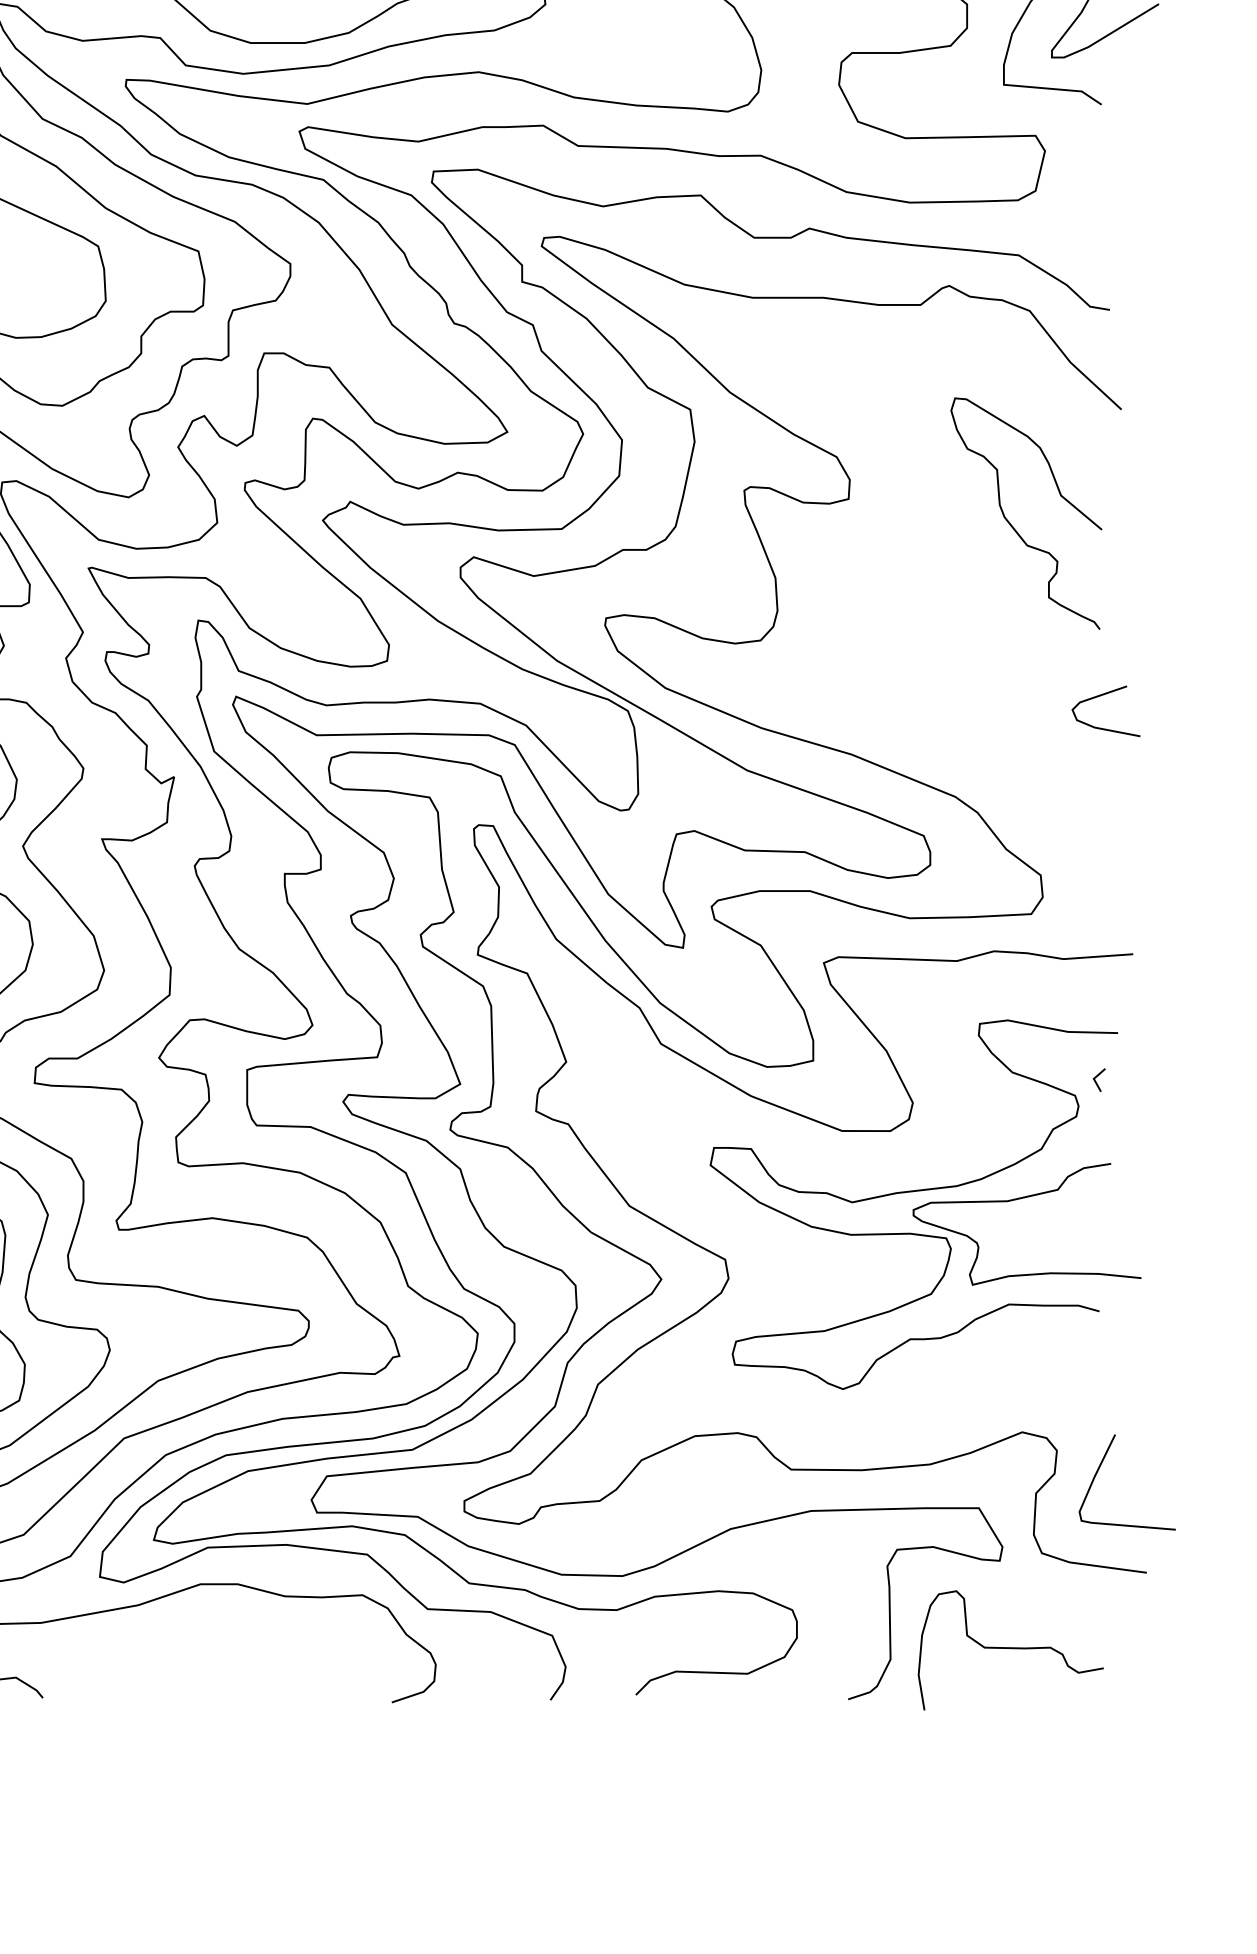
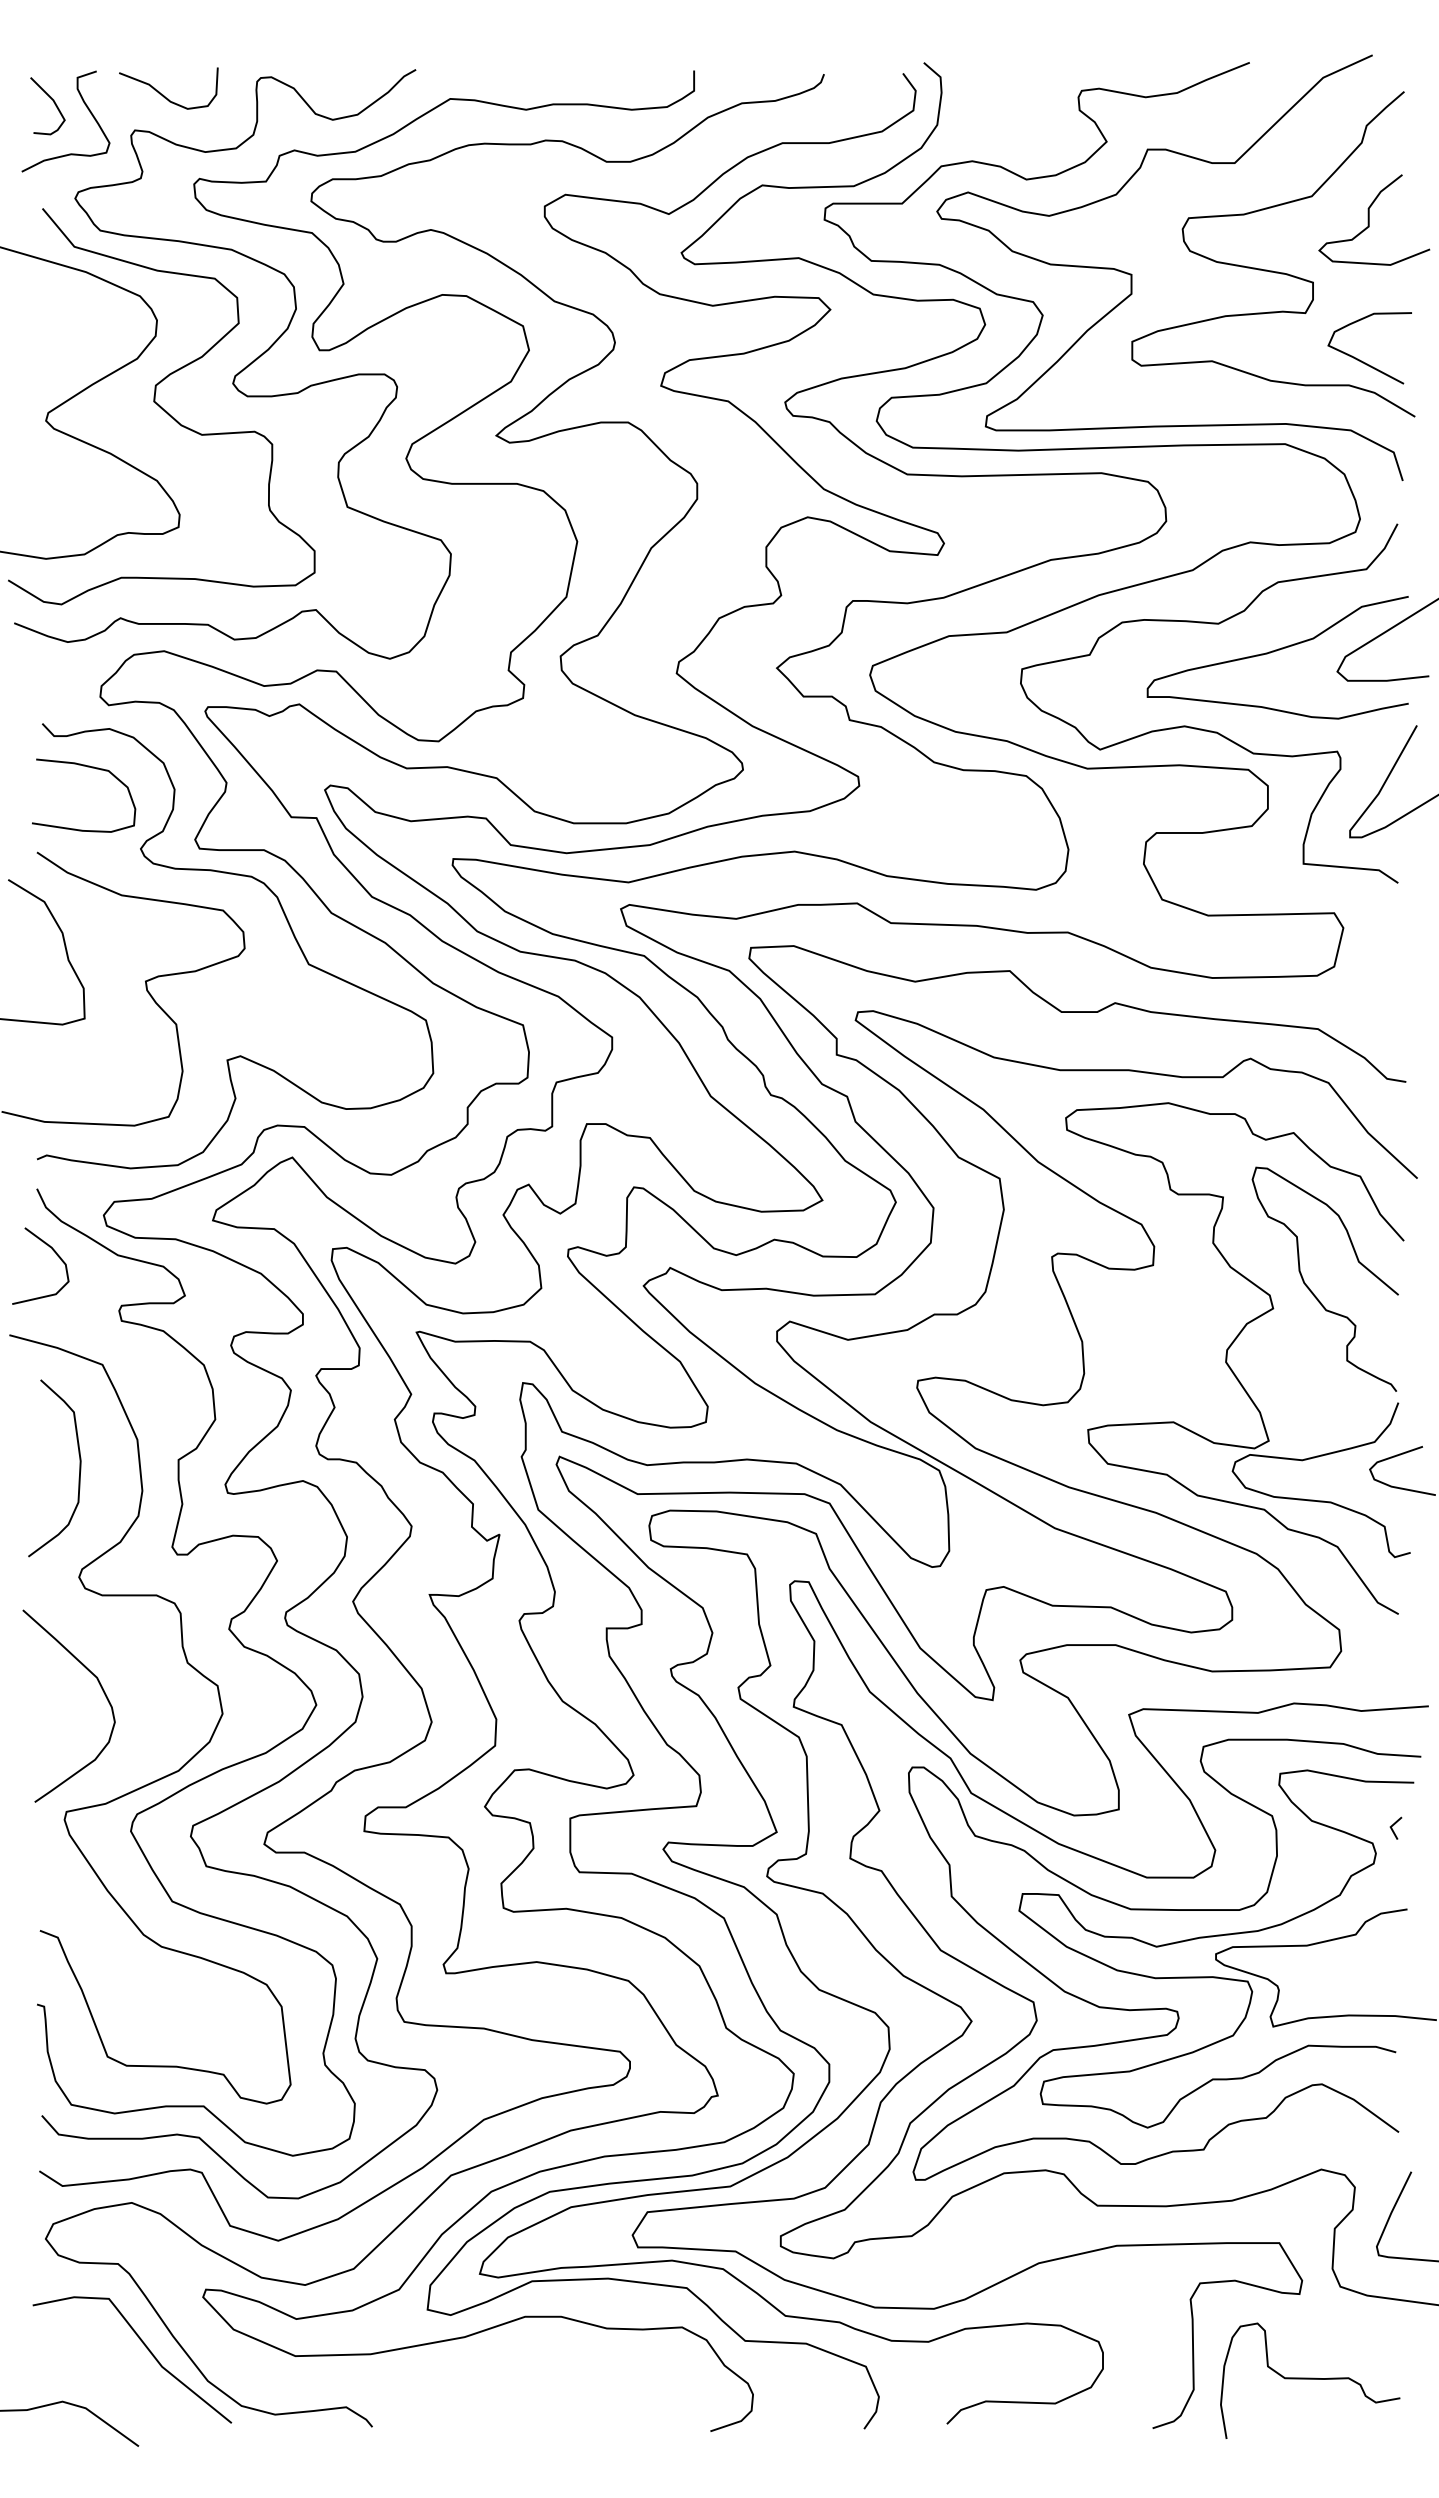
part: (925, 595) -> (1227, 1358), added
curve: (860, 1265) -> (1164, 2007), added

